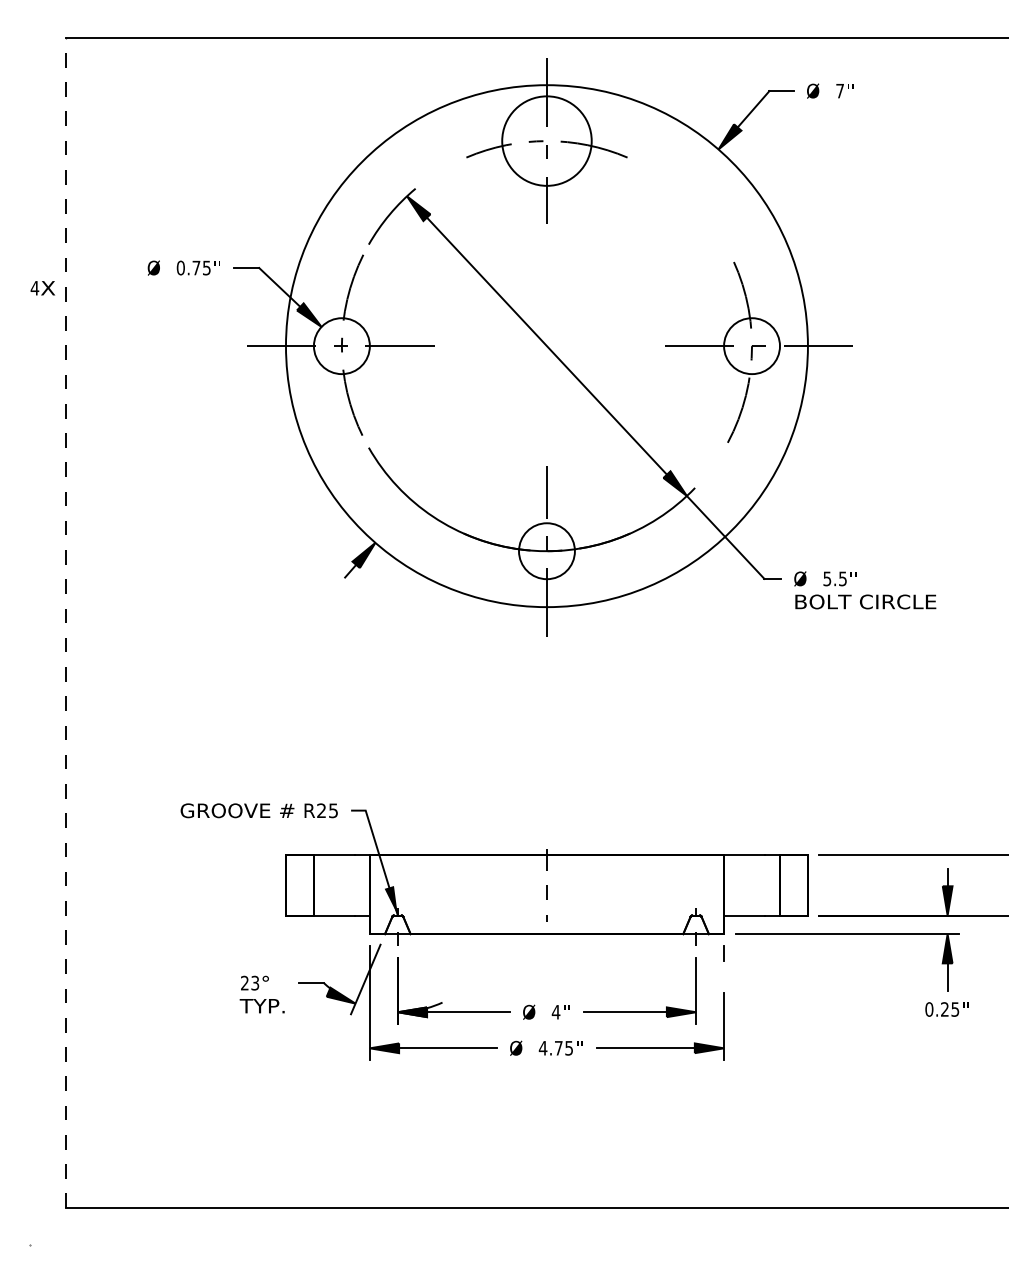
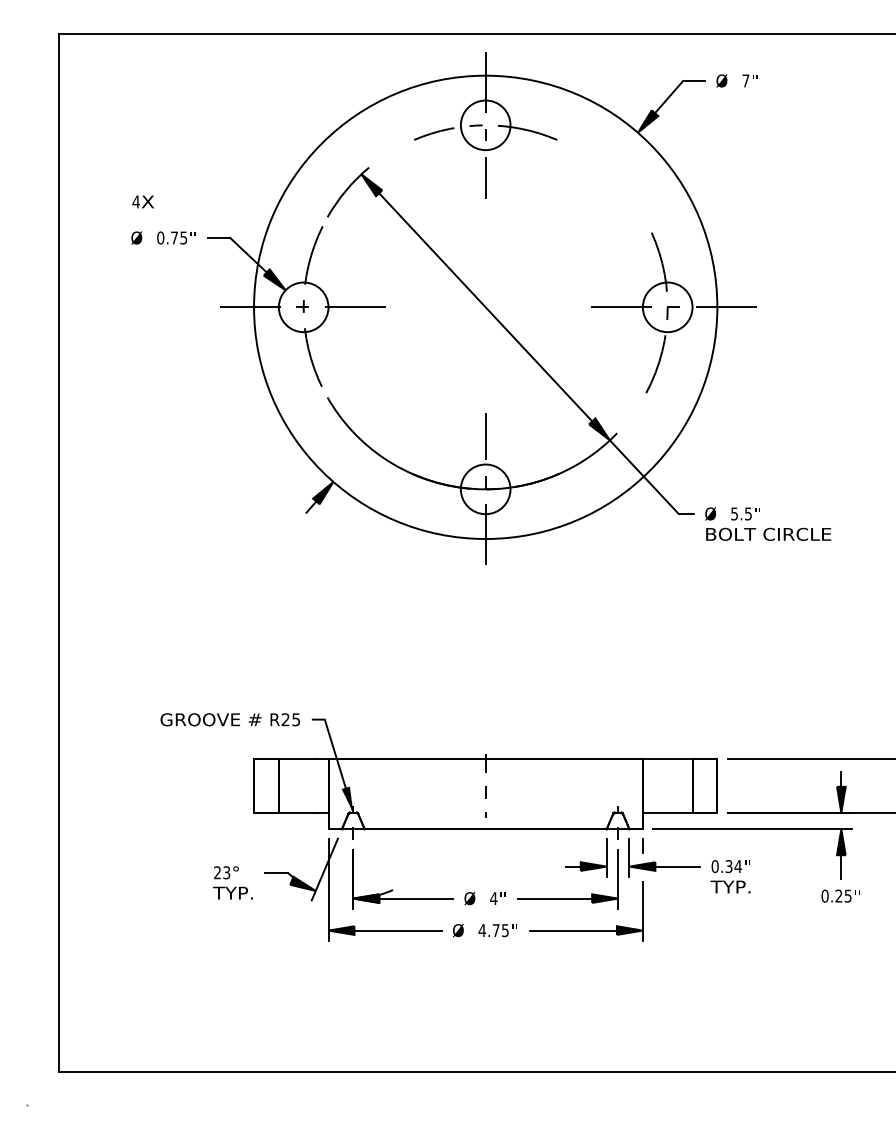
circle: (546, 141) -> (485, 125), size x0.62
text: (42, 287) -> (142, 201), moved
line: (66, 622) -> (59, 552), dashed -> solid
part: (740, 974) -> (657, 865), added

